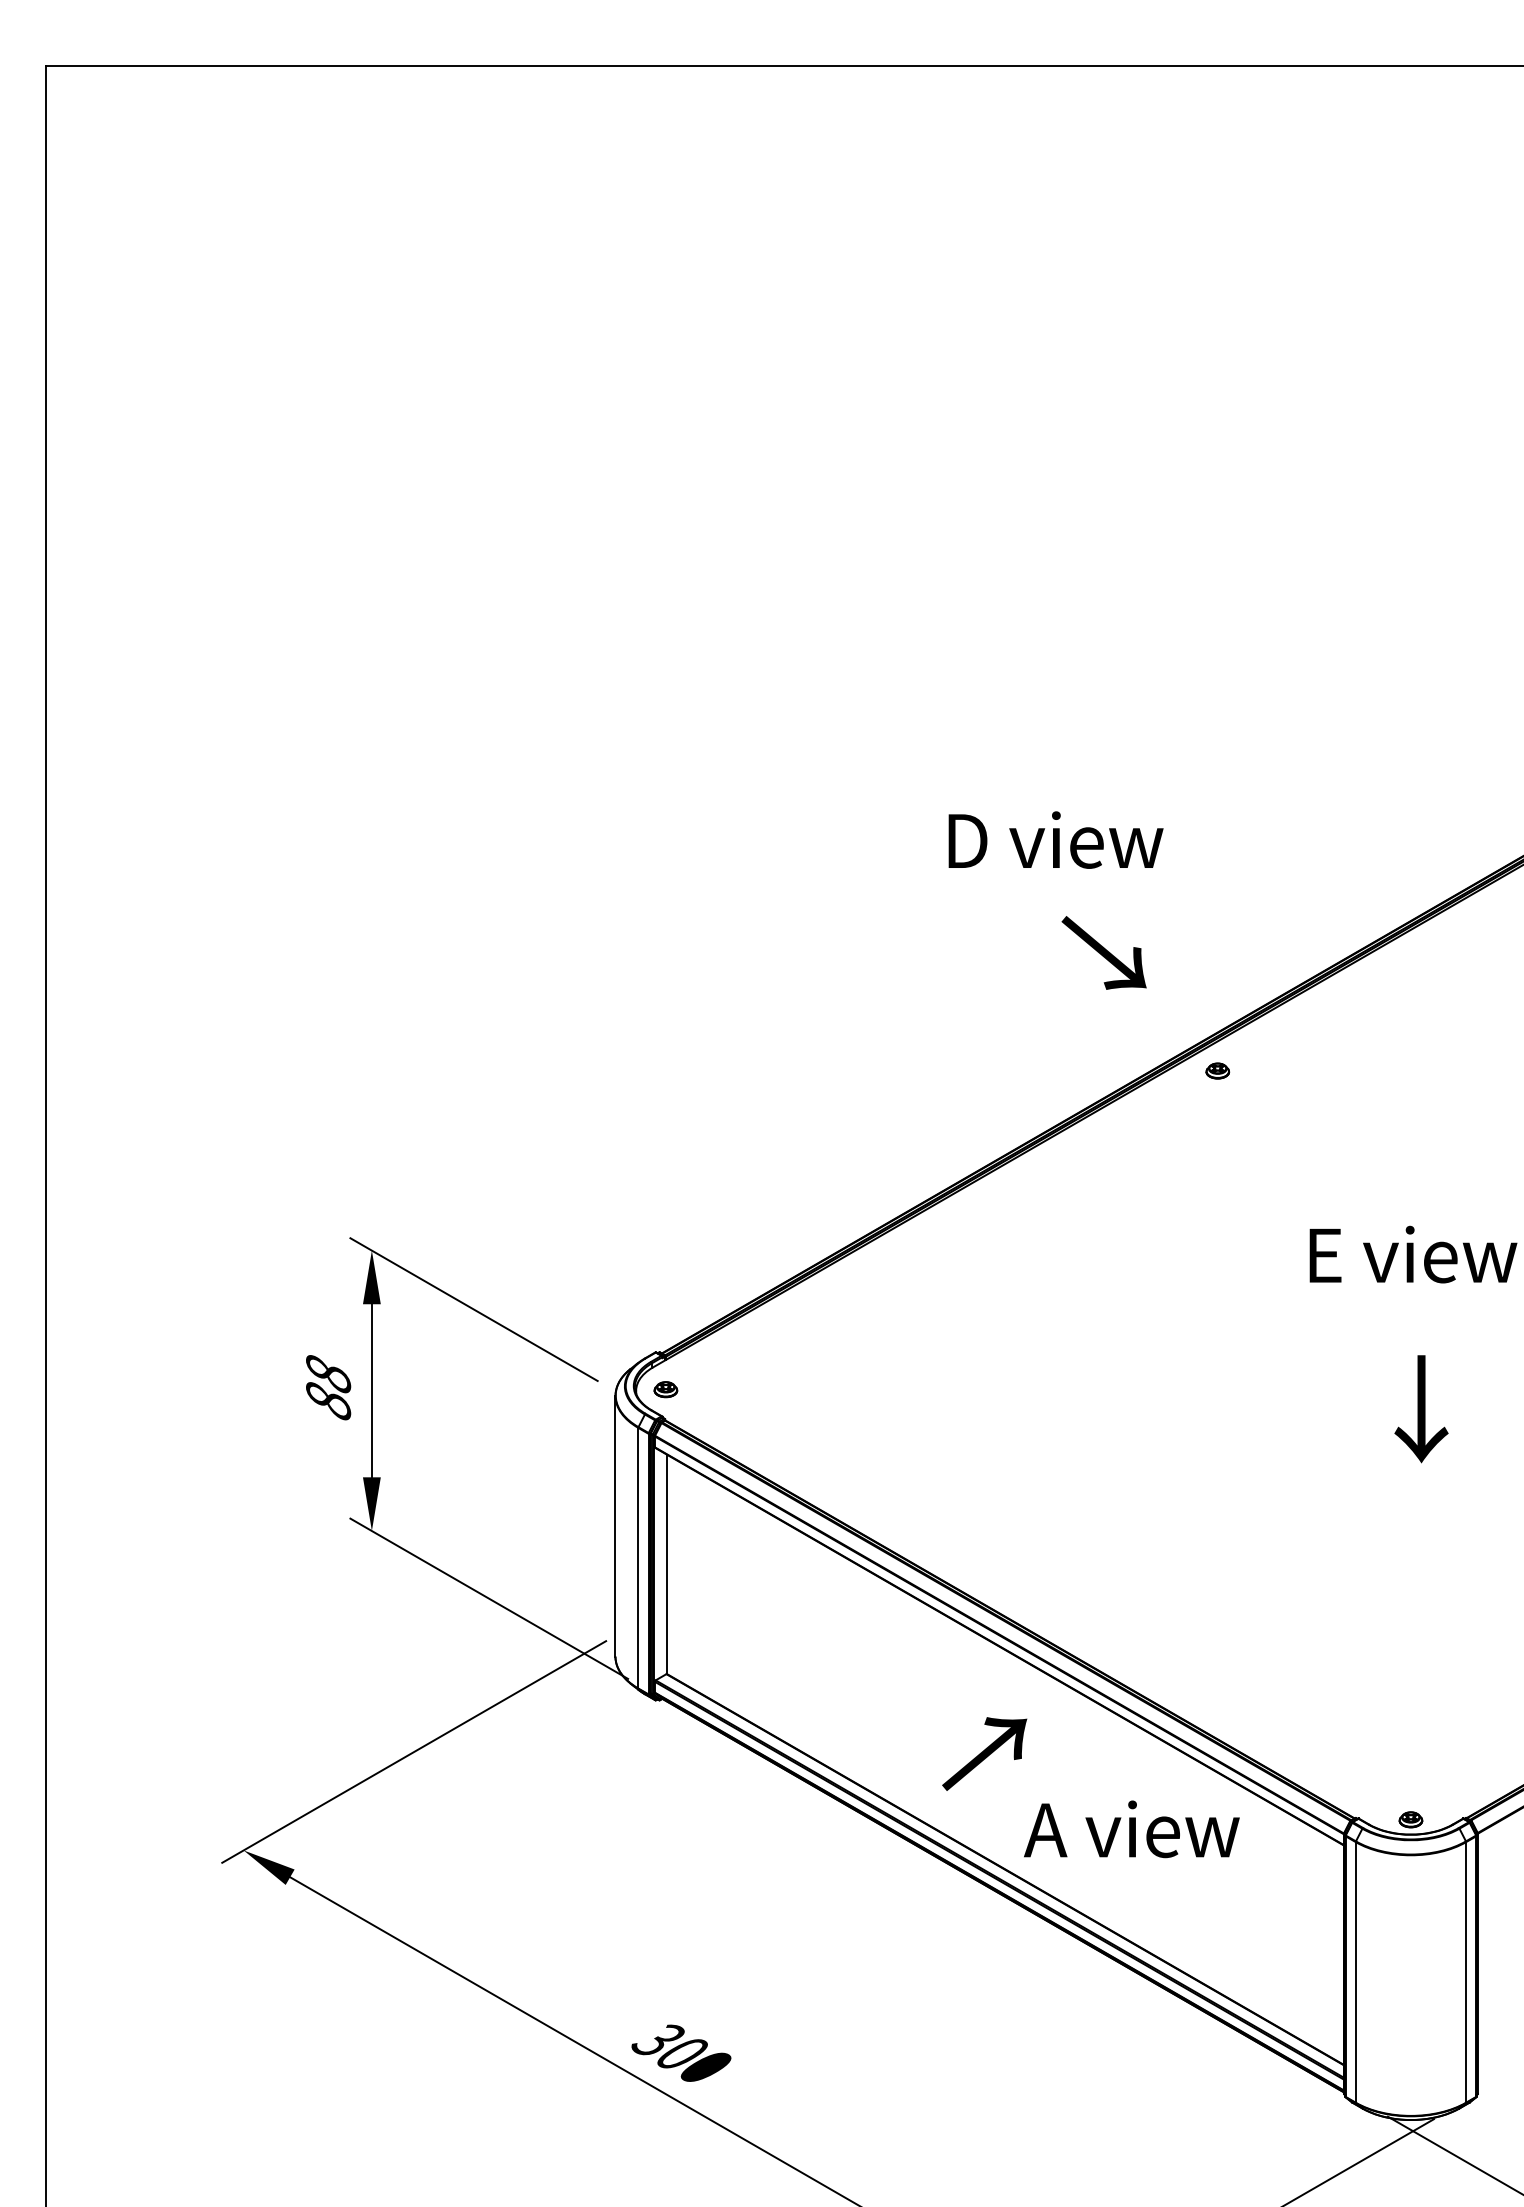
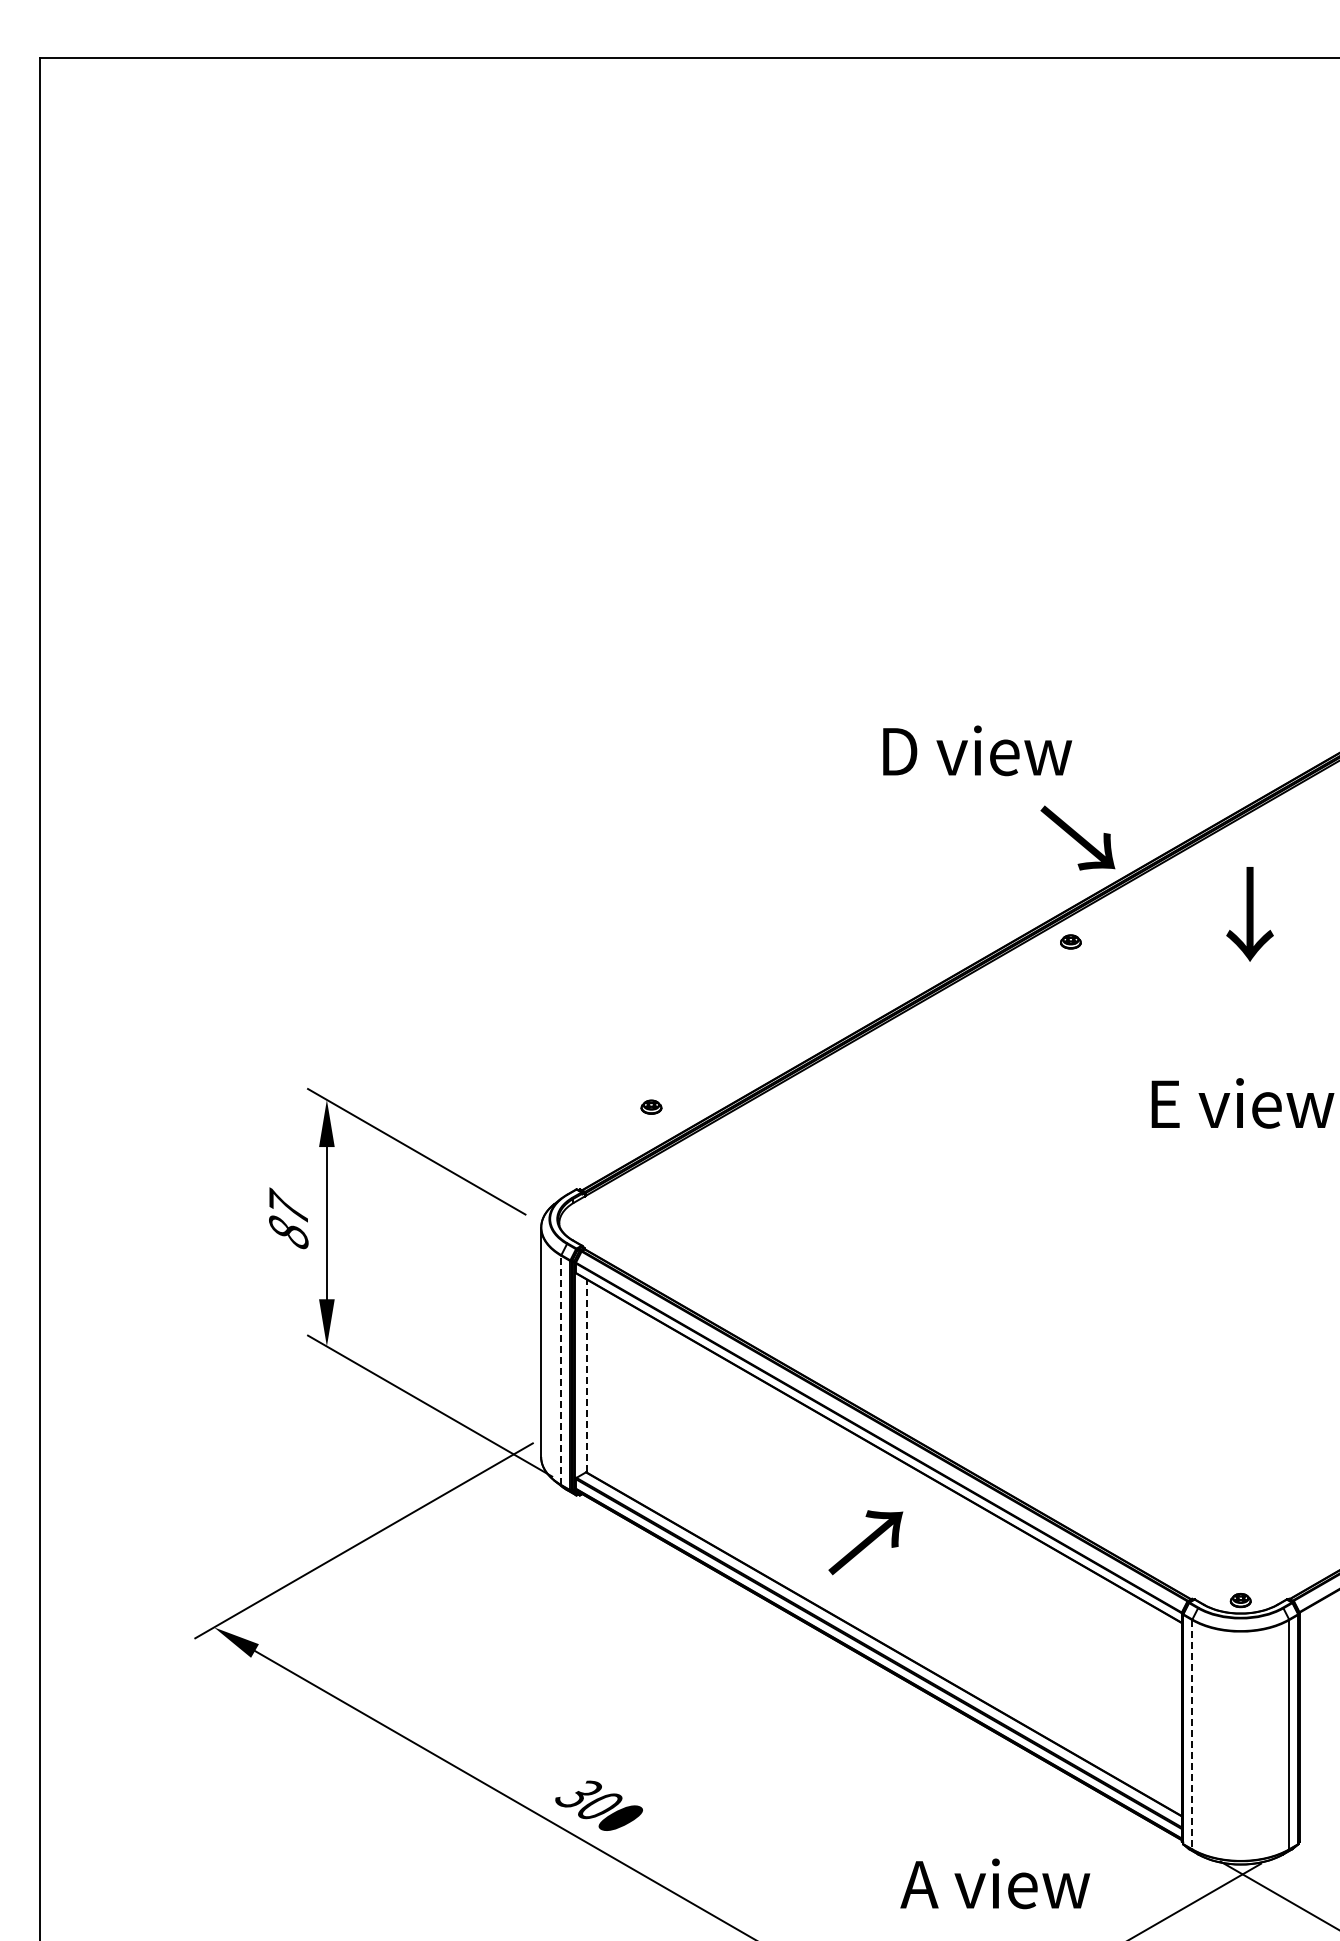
text: (1055, 839) -> (977, 750), moved
text: (1103, 952) -> (1077, 837), moved
text: (328, 1371) -> (288, 1206), 88 -> 87
part: (665, 1388) -> (651, 1106), moved
text: (1420, 1409) -> (1249, 914), moved
line: (638, 1558) -> (561, 1370), solid -> dashed
line: (667, 1563) -> (586, 1375), solid -> dashed
text: (1132, 1828) -> (995, 1883), moved
line: (1356, 1972) -> (1192, 1734), solid -> dashed

